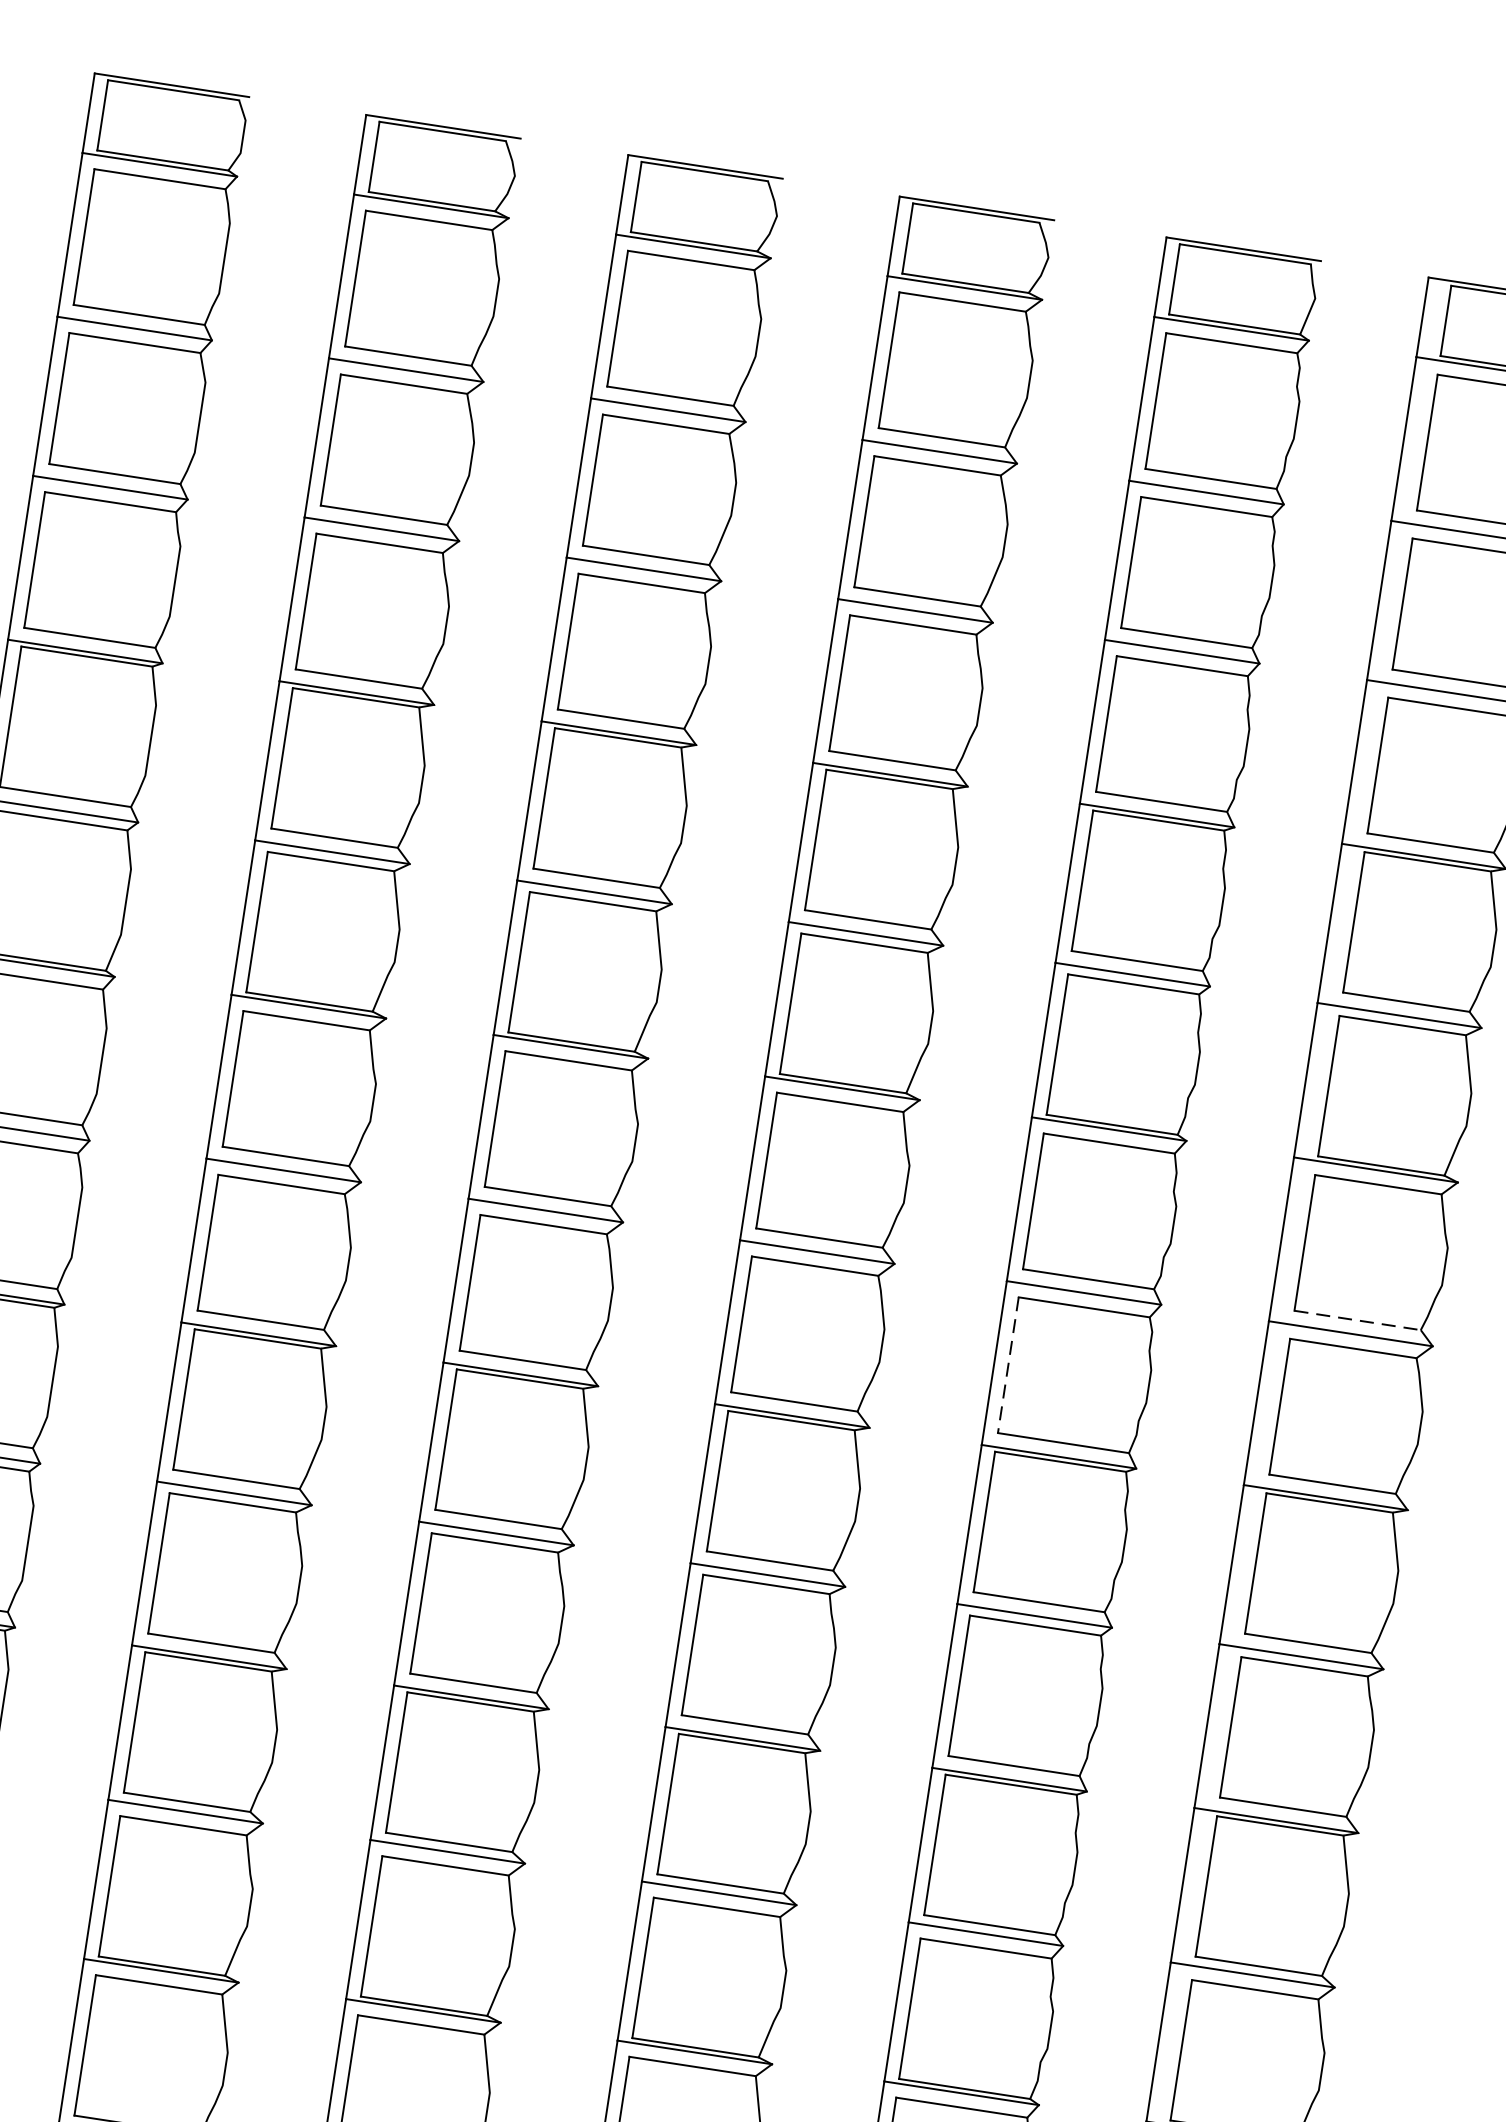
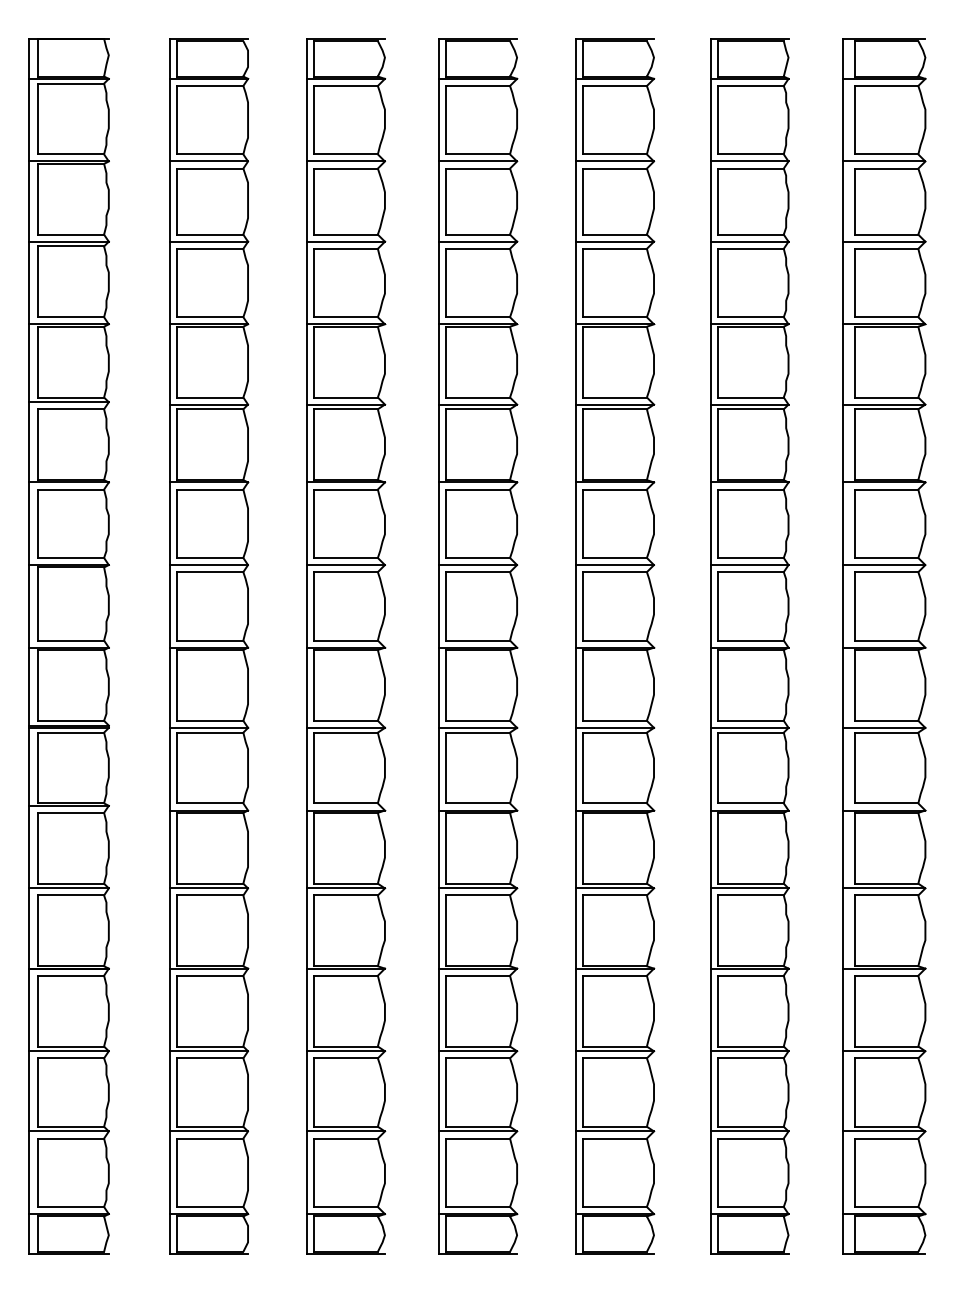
line: (1357, 1319) -> (886, 557), dashed -> solid
line: (1007, 1365) -> (717, 606), dashed -> solid

